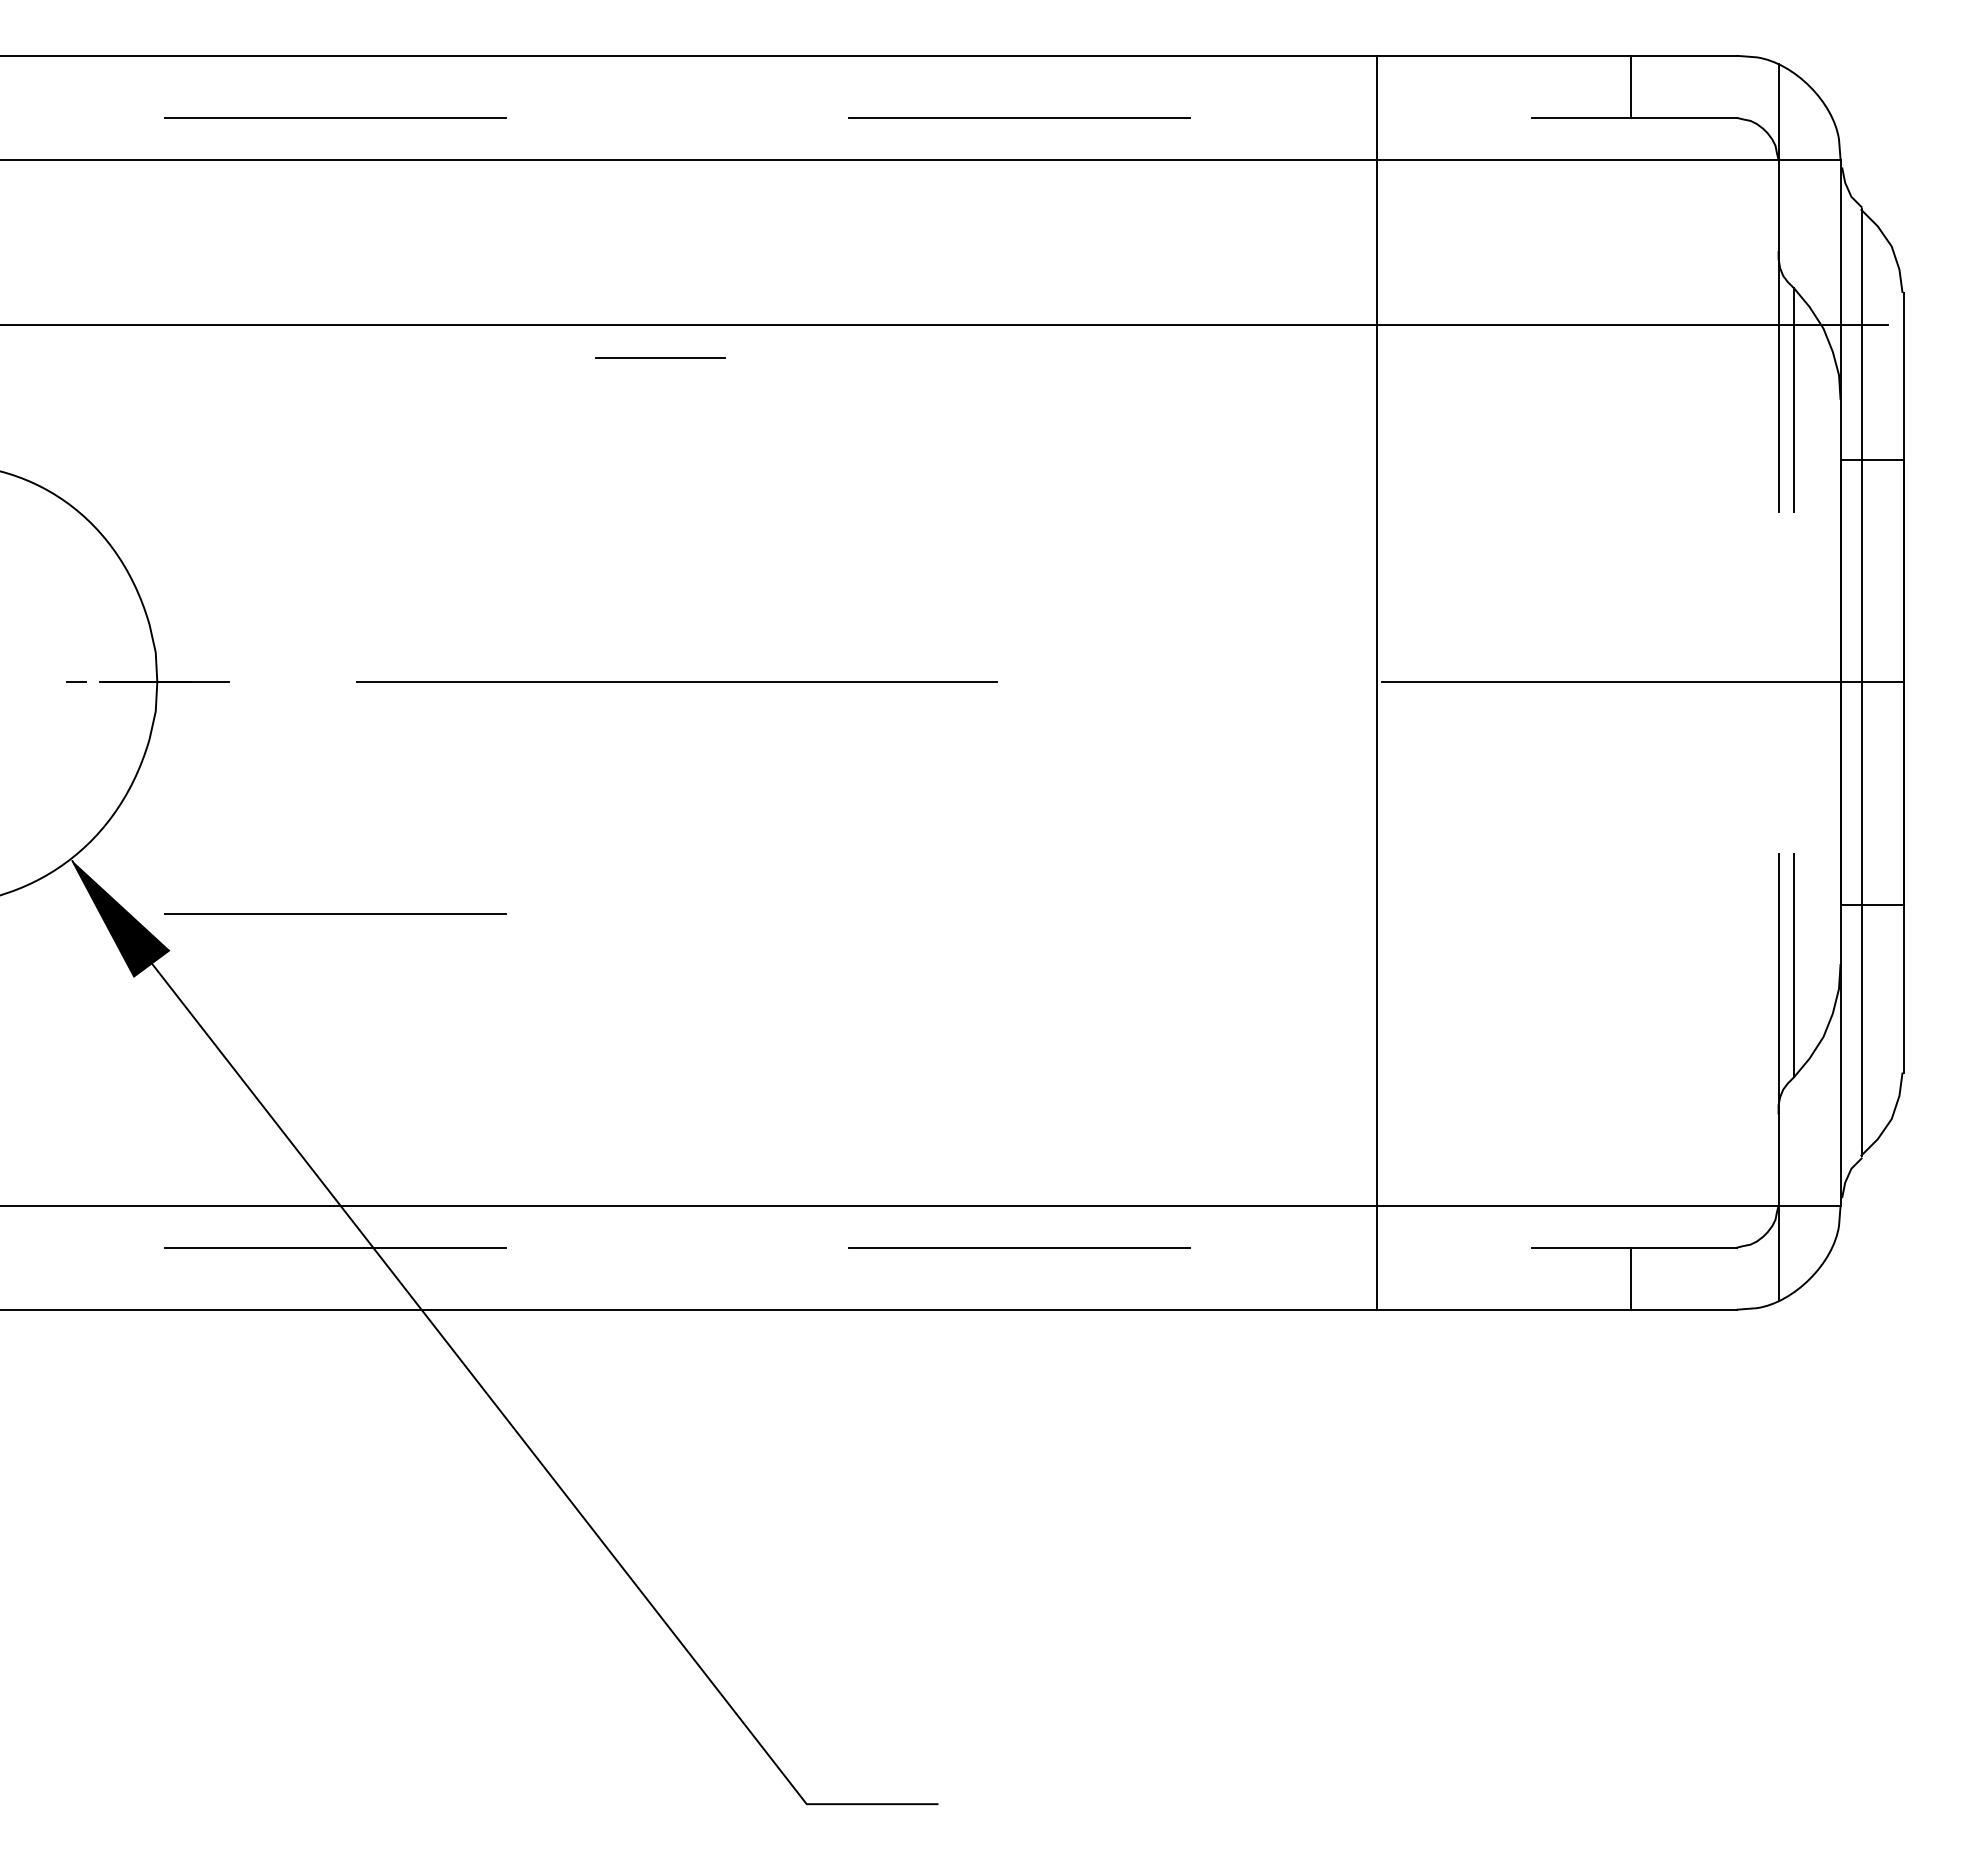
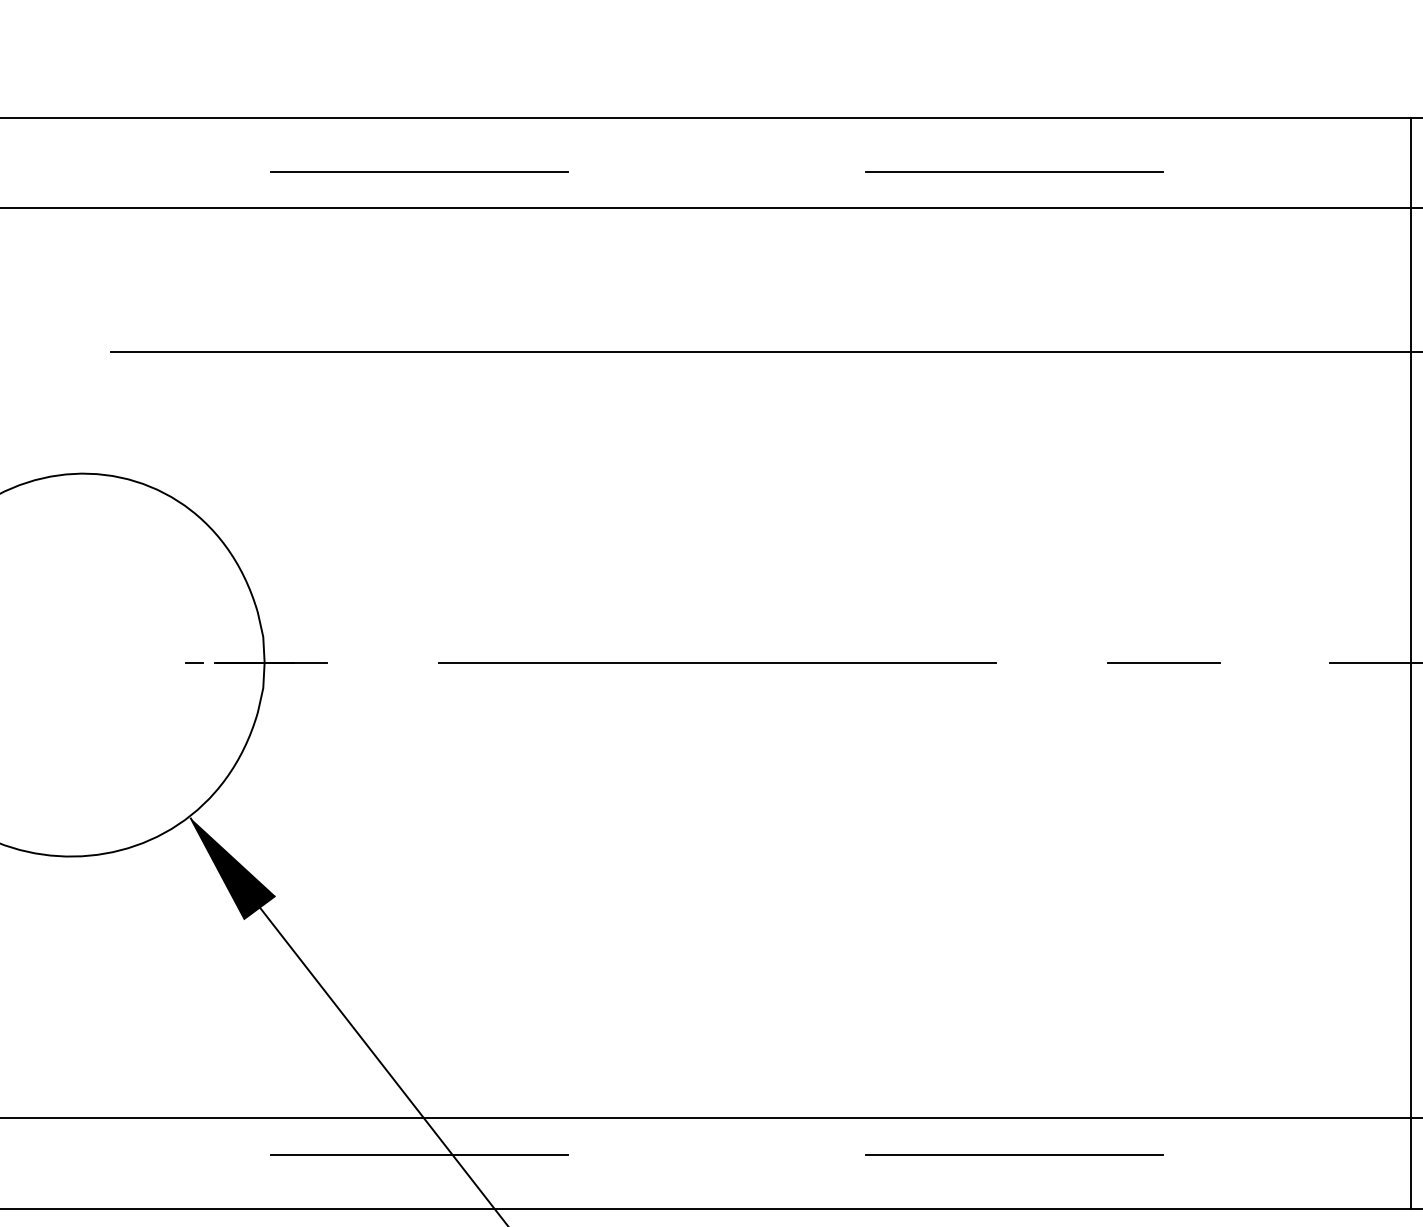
line: (660, 357) -> (1163, 662), moved
line: (1376, 682) -> (1410, 663), moved
line: (335, 913) -> (419, 864), removed

